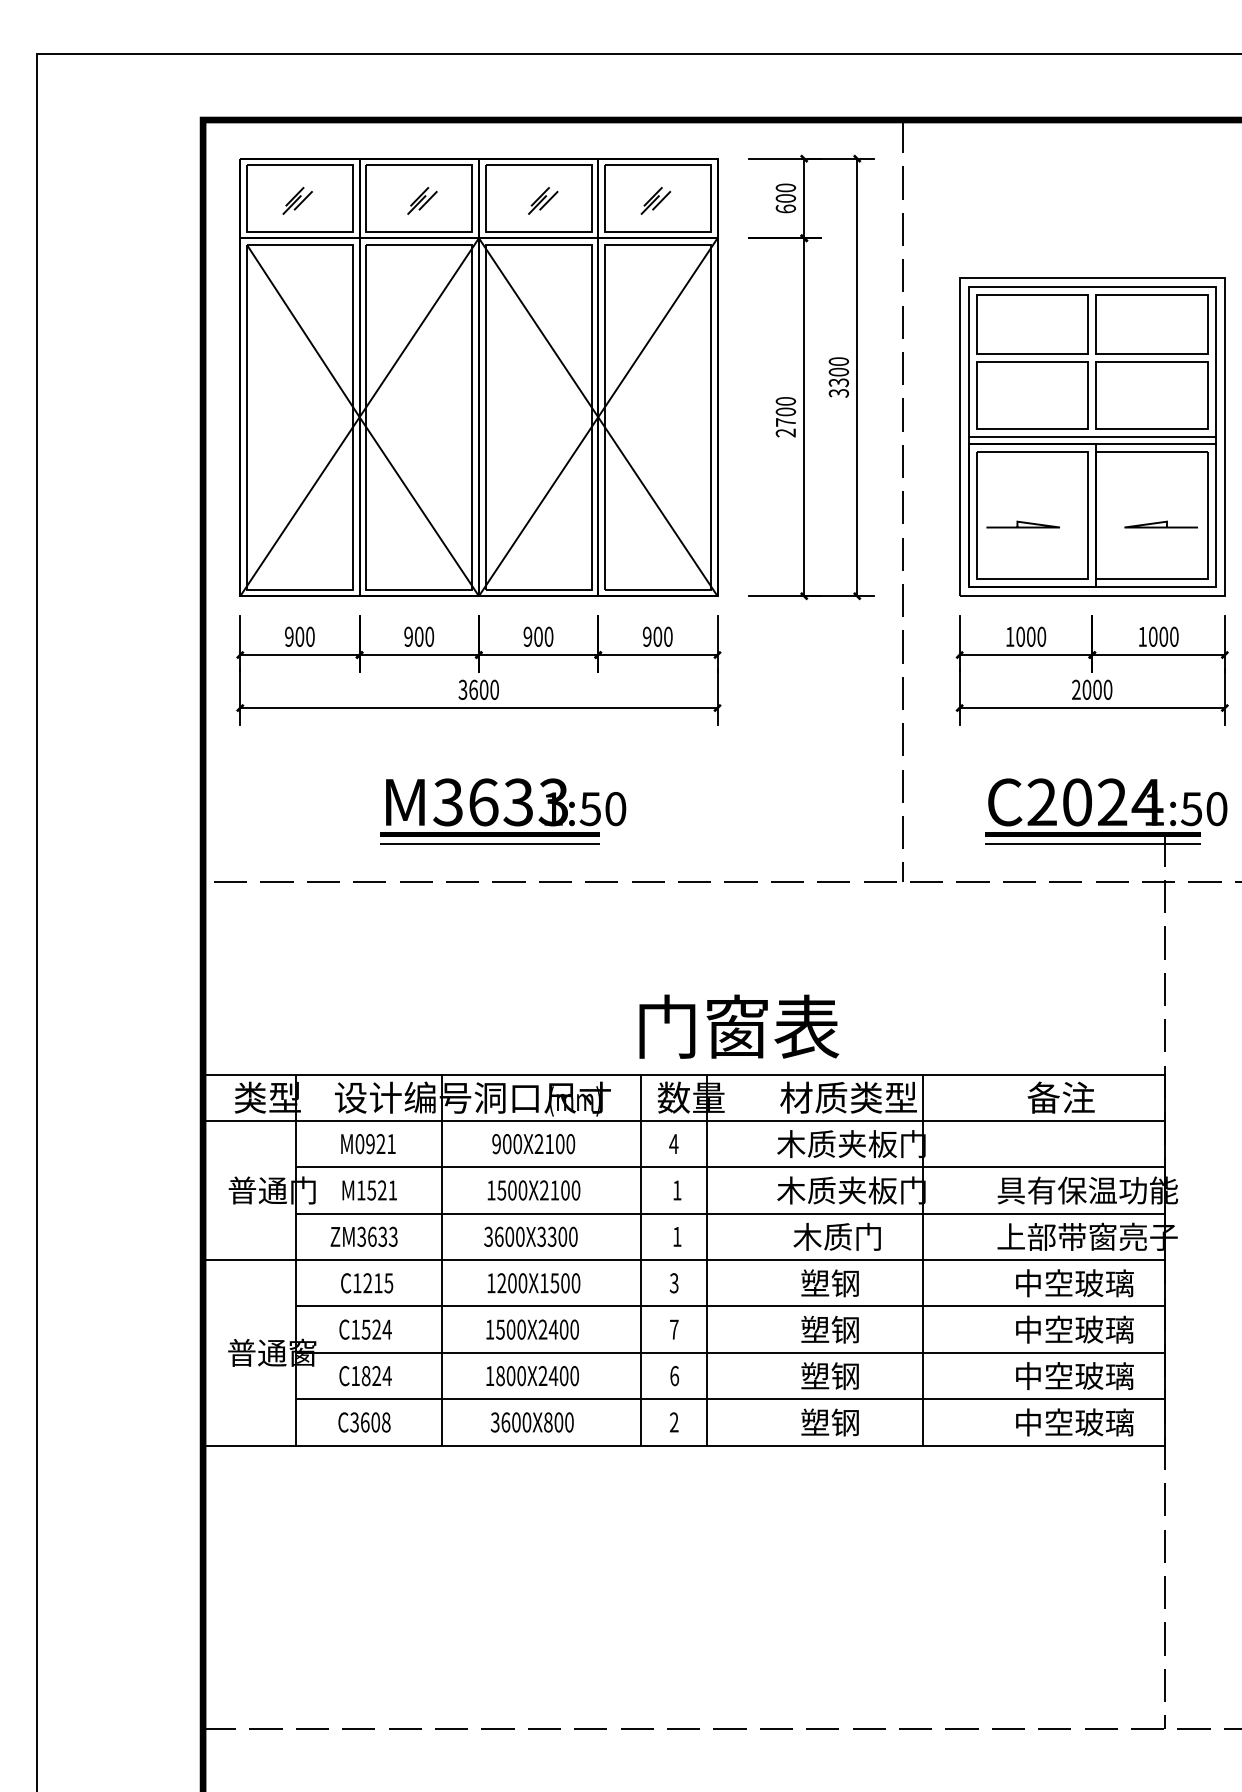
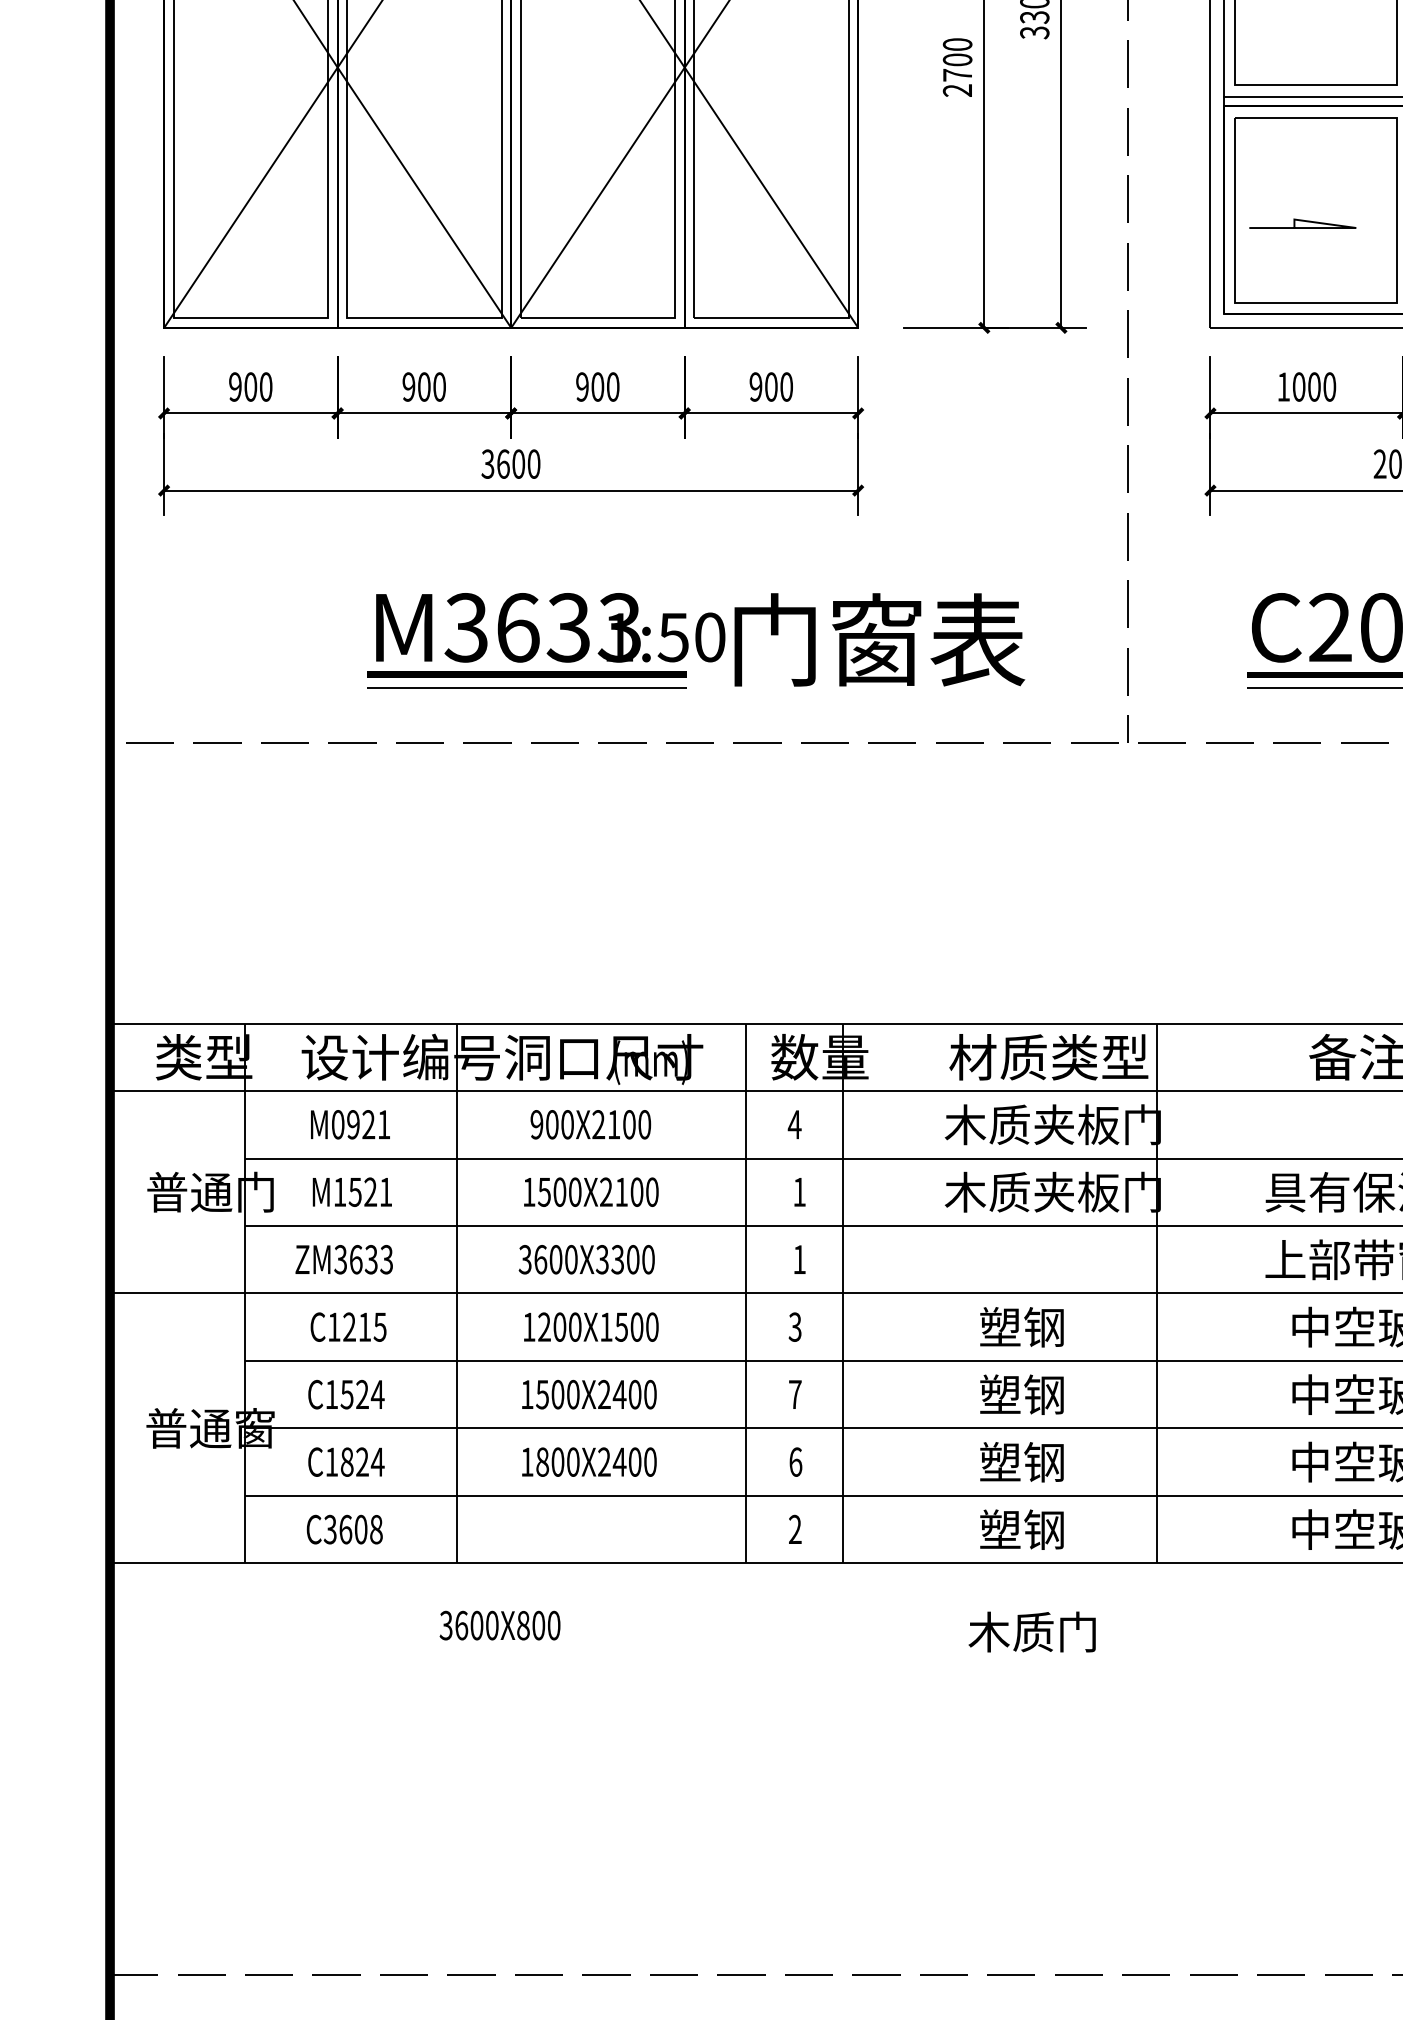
text: (739, 1026) -> (879, 639), moved
text: (836, 1236) -> (1031, 1631), moved
text: (532, 1422) -> (500, 1625), moved

